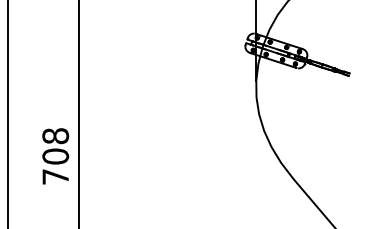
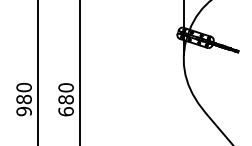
text: (54, 156) -> (65, 99), 708 -> 680

